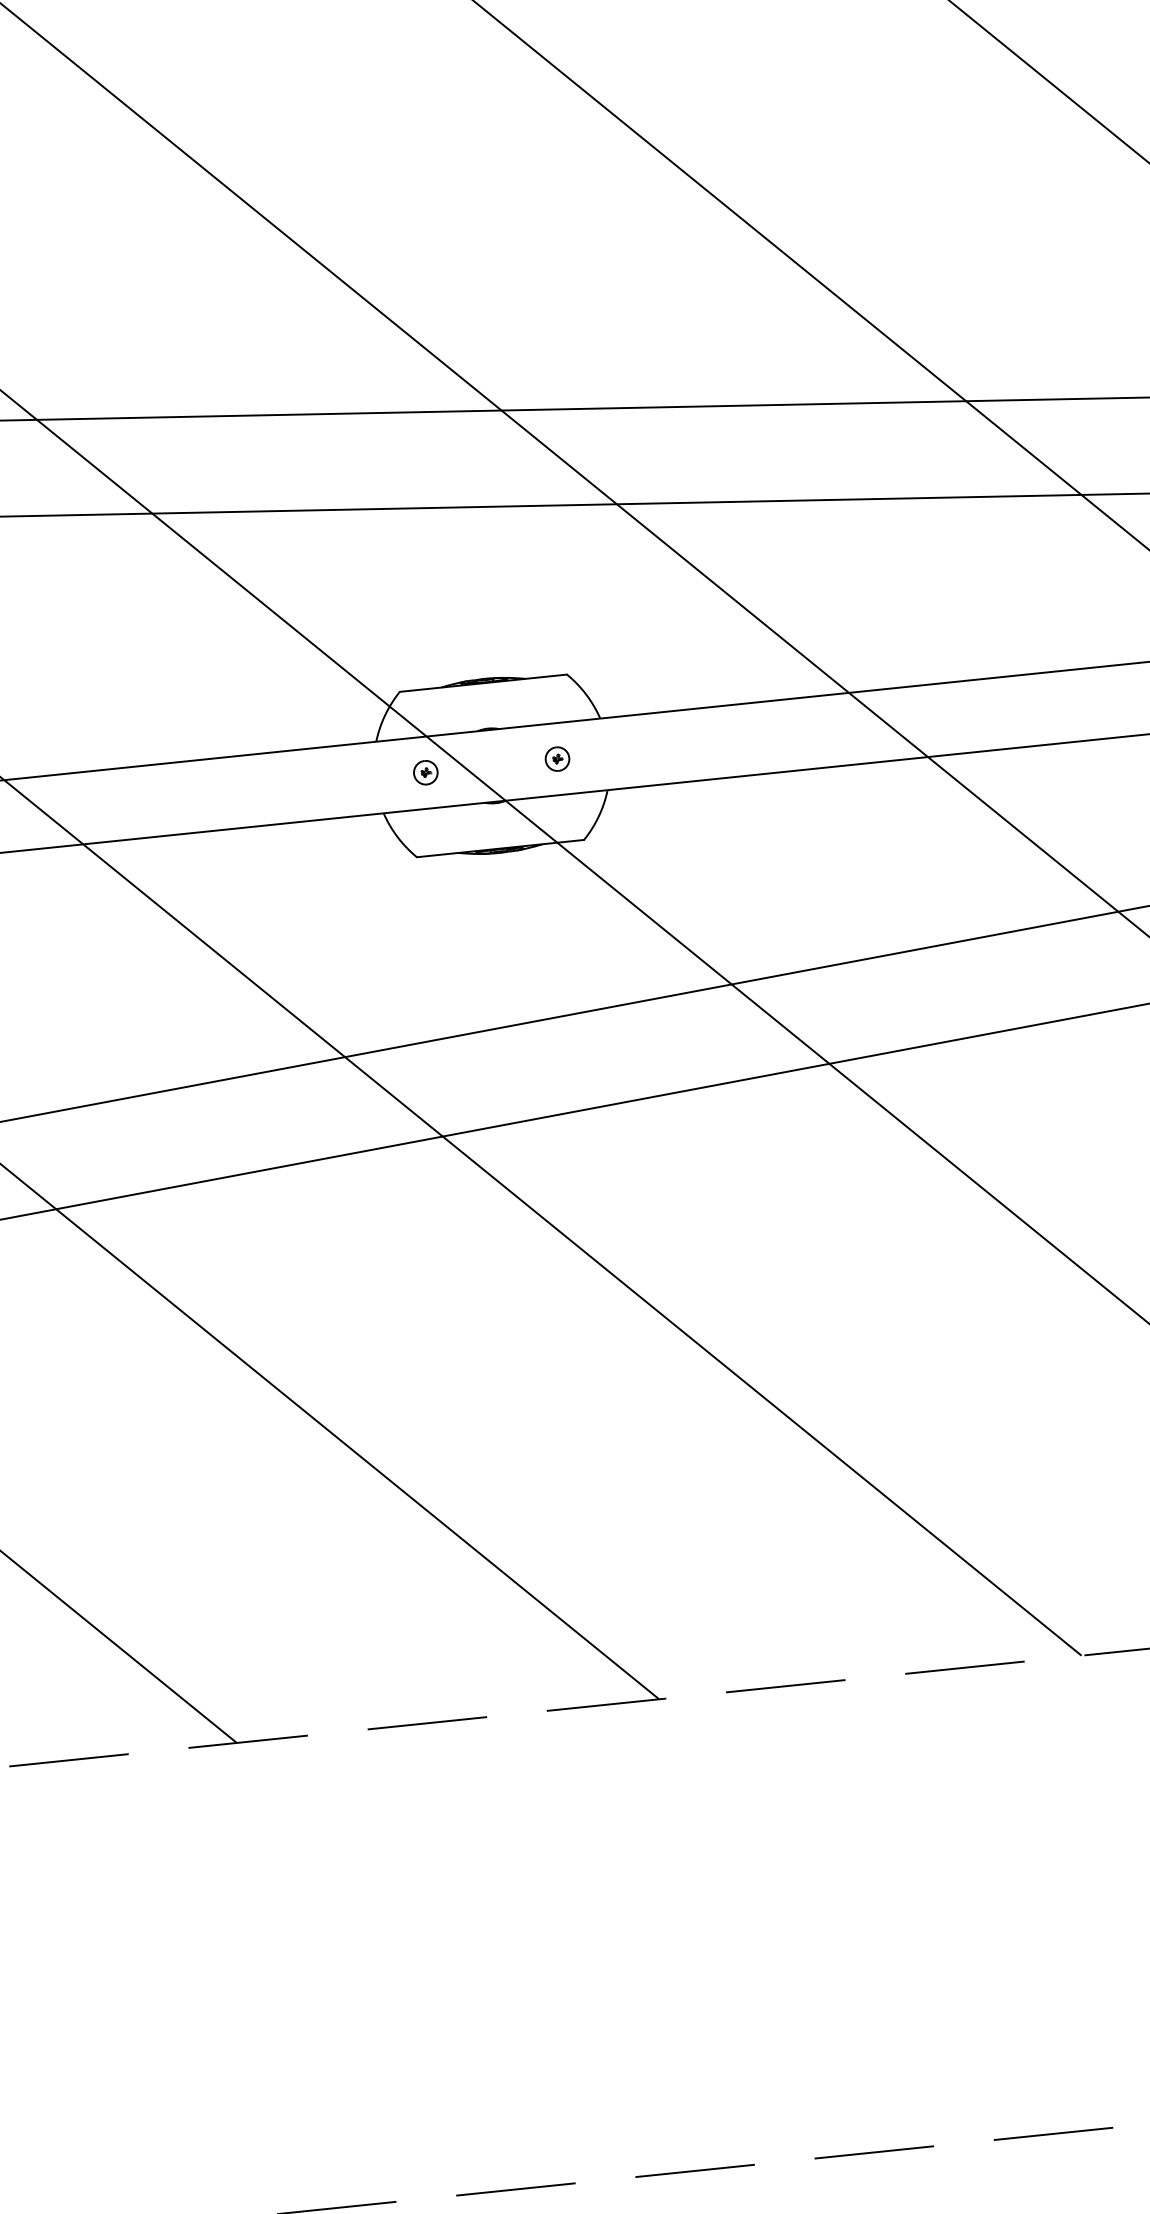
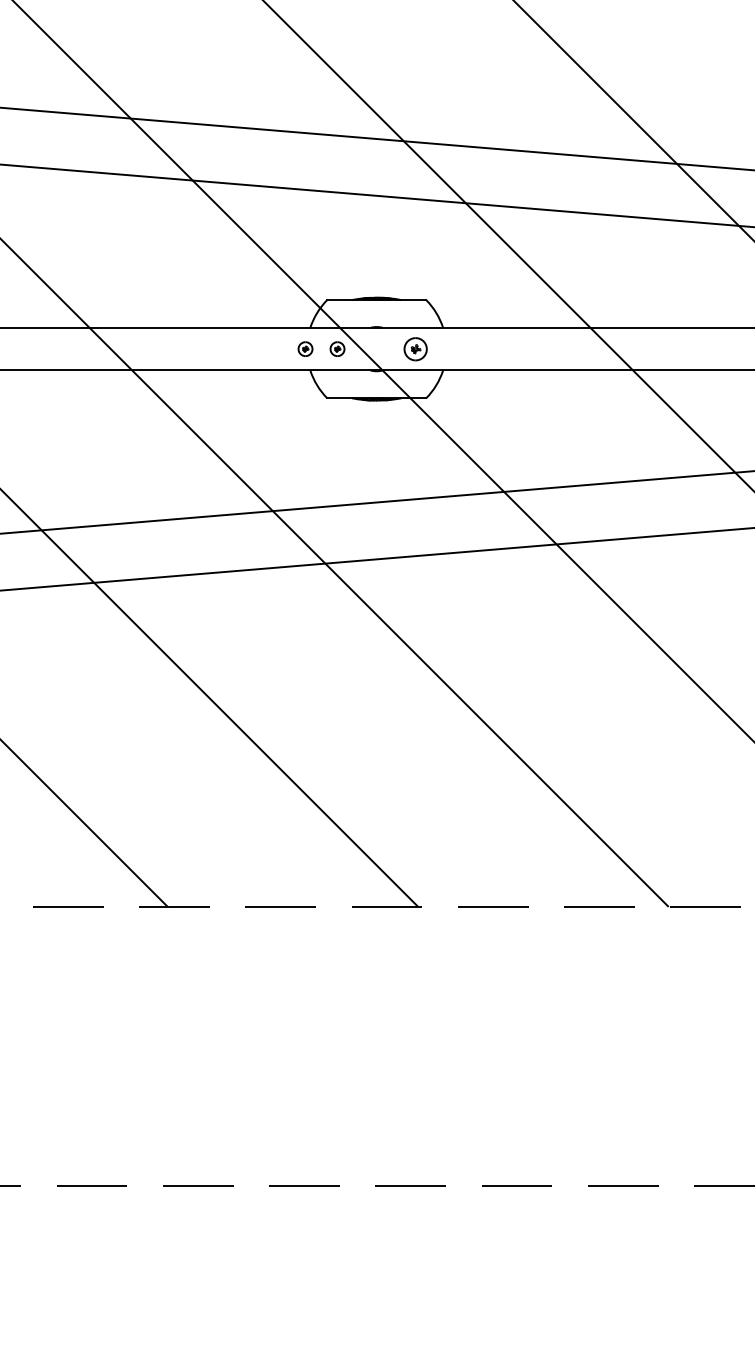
part: (557, 758) -> (415, 348), size x1.6
part: (371, 777) -> (305, 348), added

